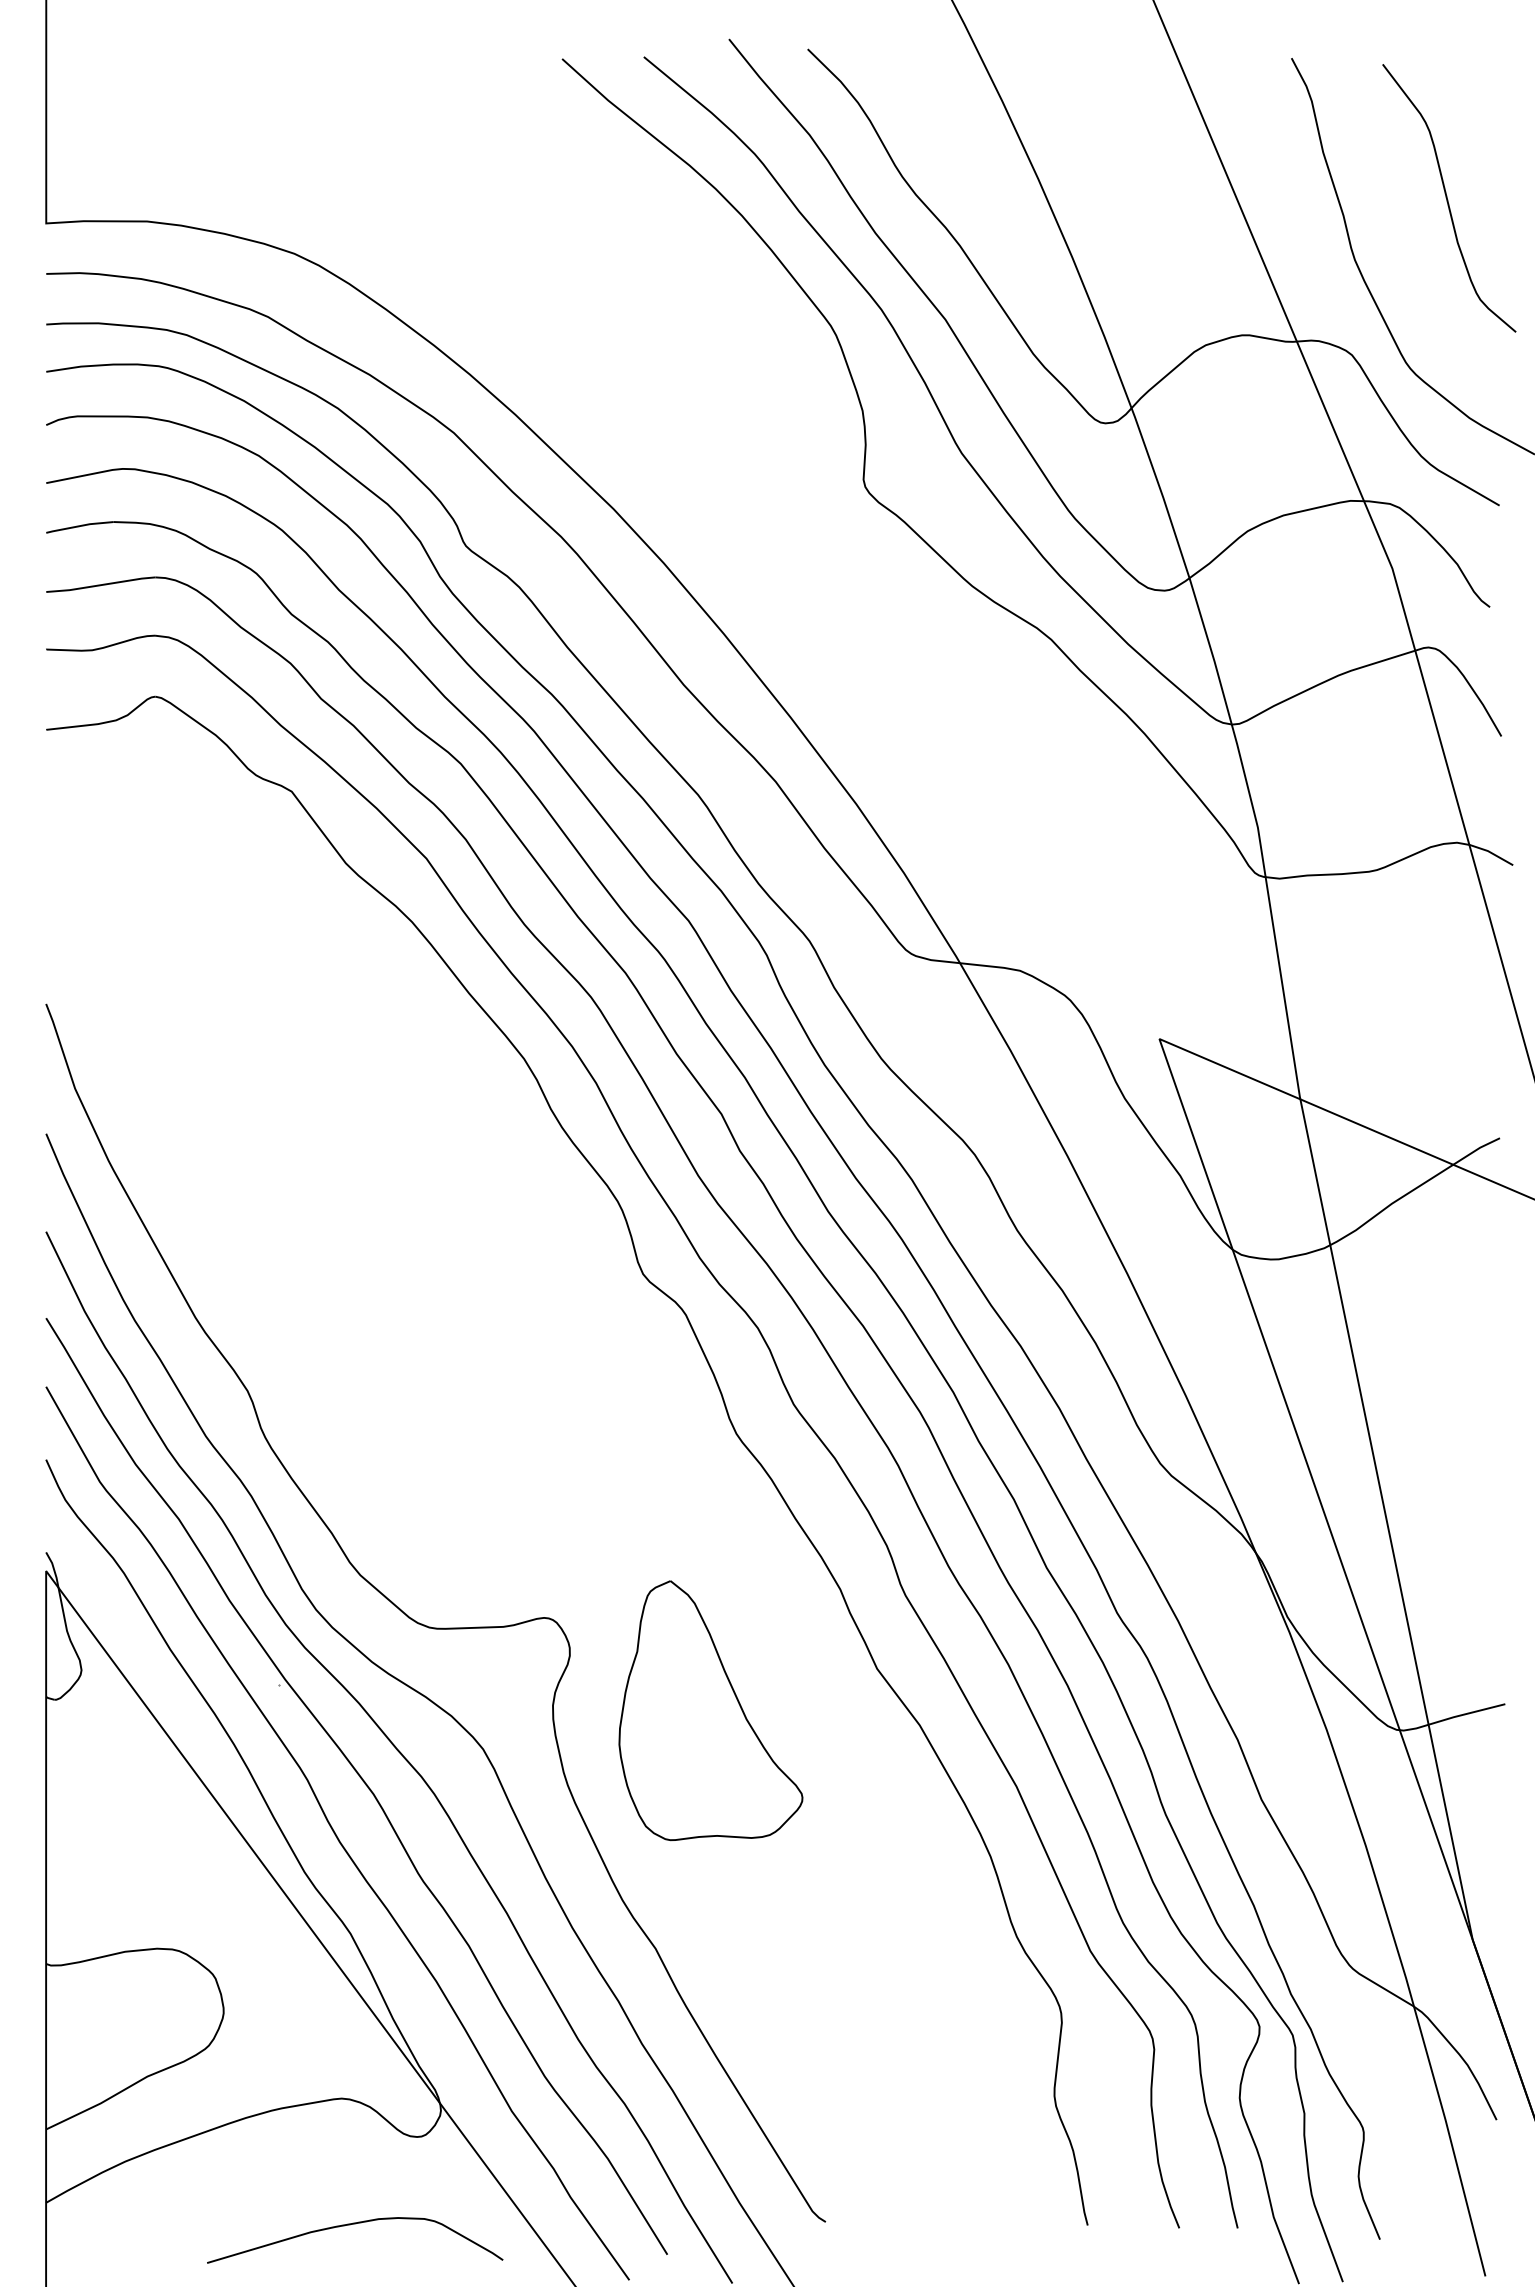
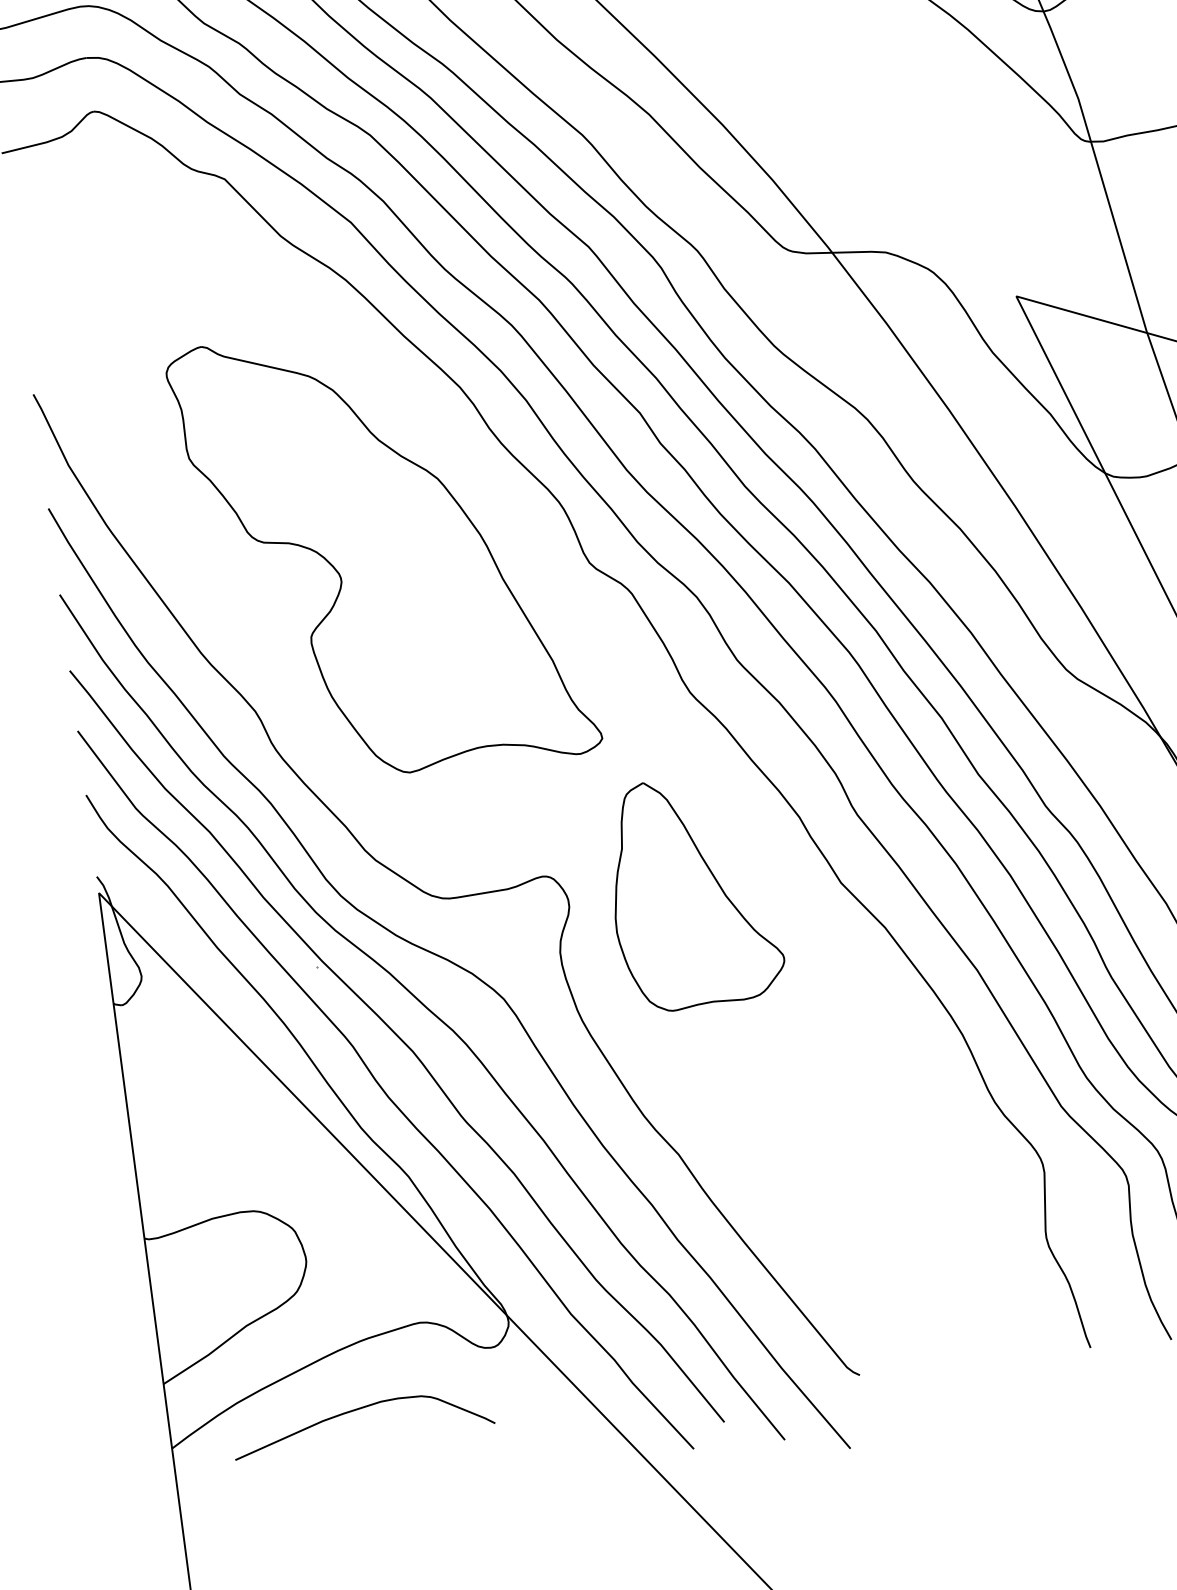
part: (414, 1230) -> (383, 550), added
part: (710, 1710) -> (693, 892), moved
curve: (350, 2225) -> (357, 1410), moved

